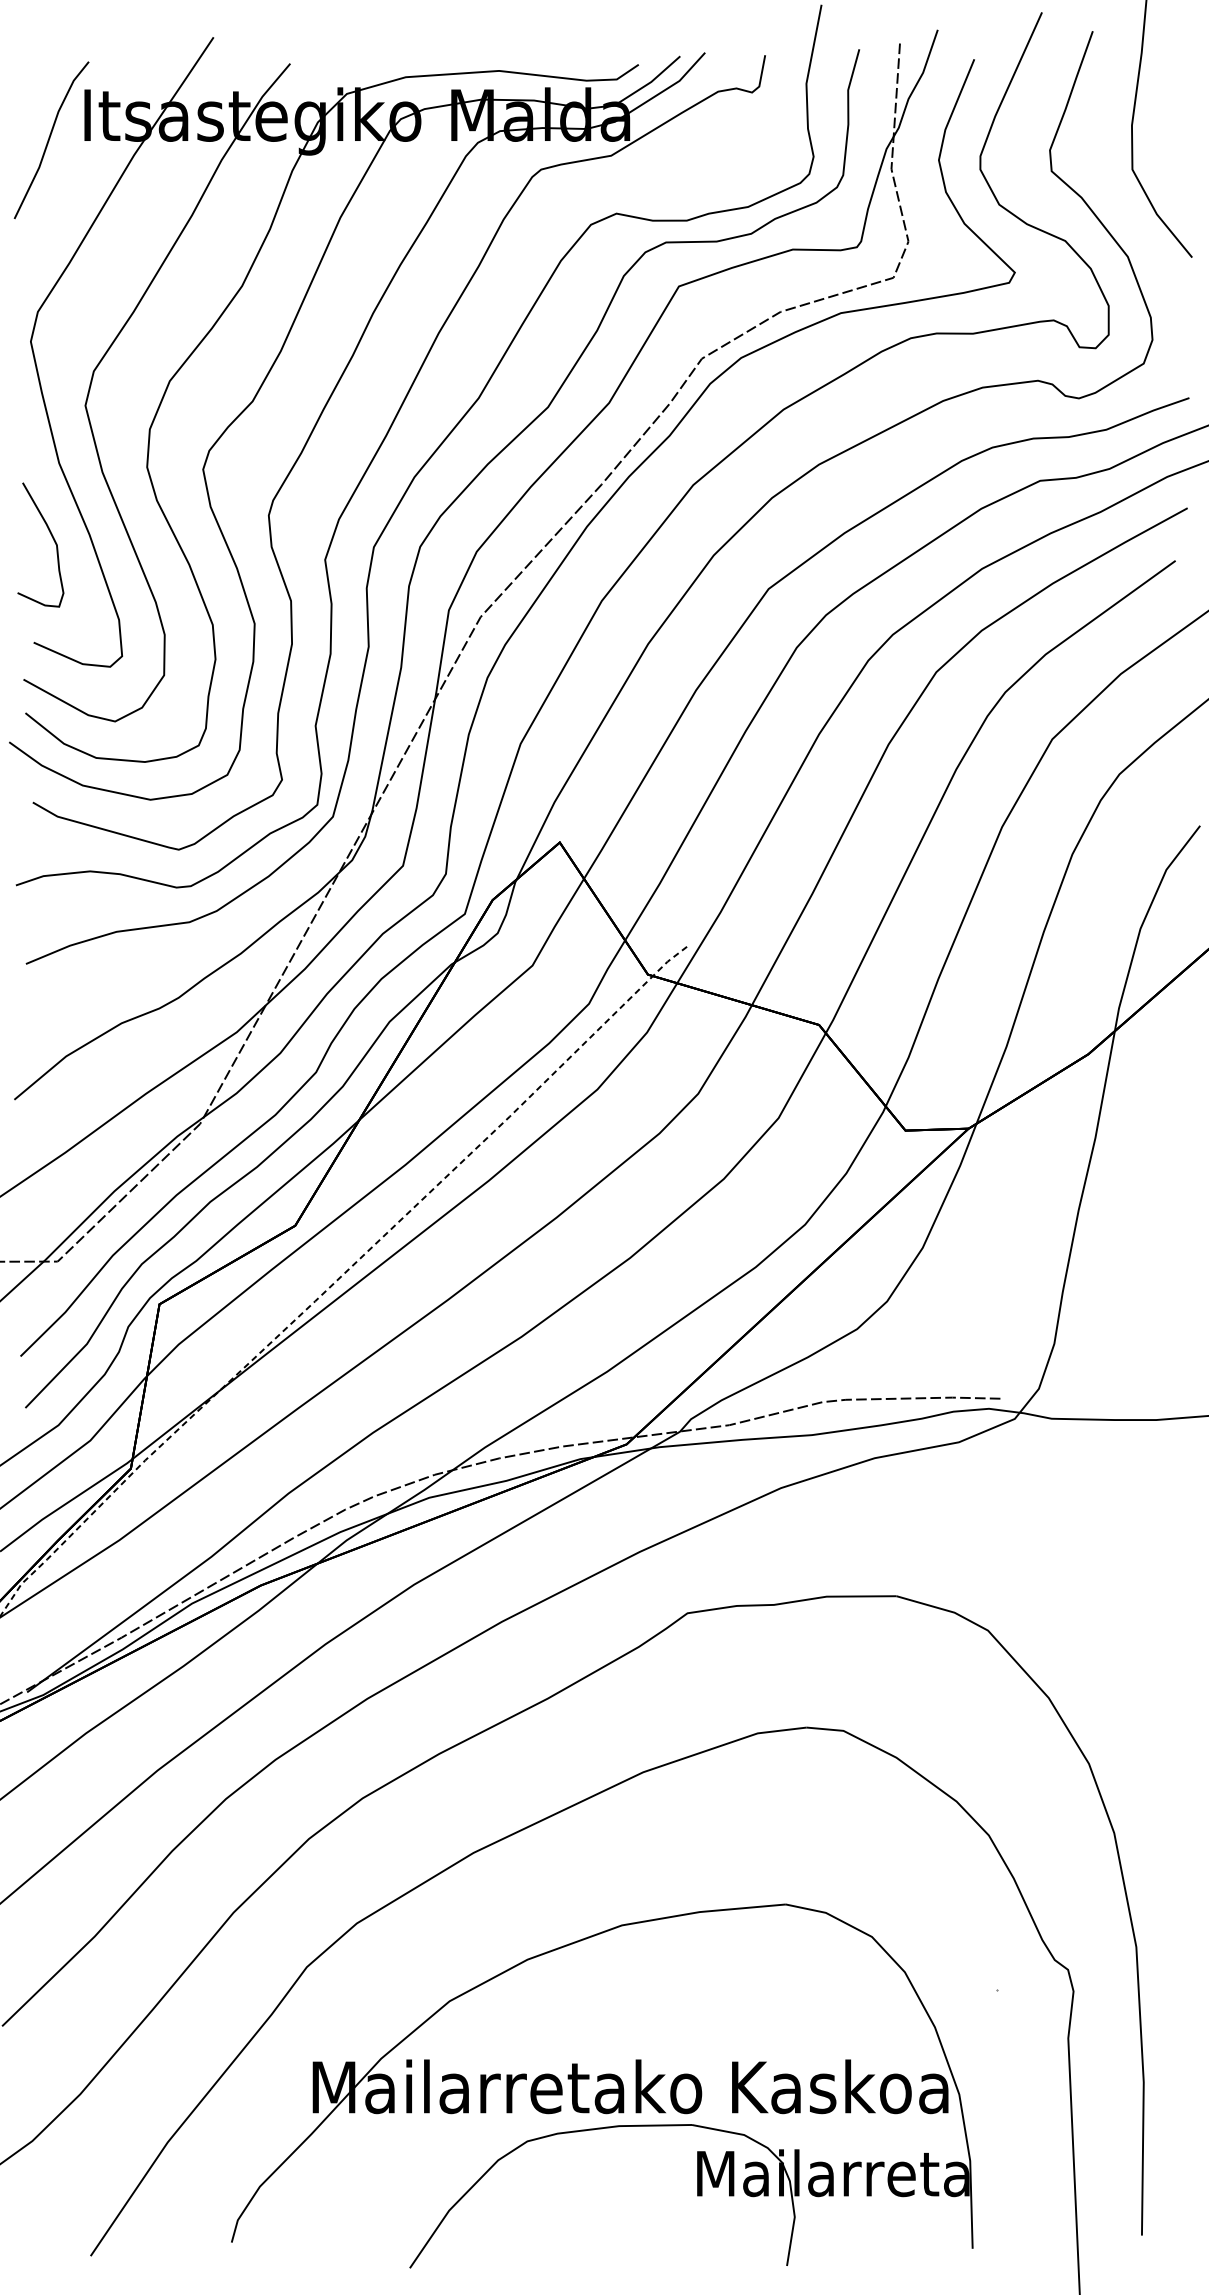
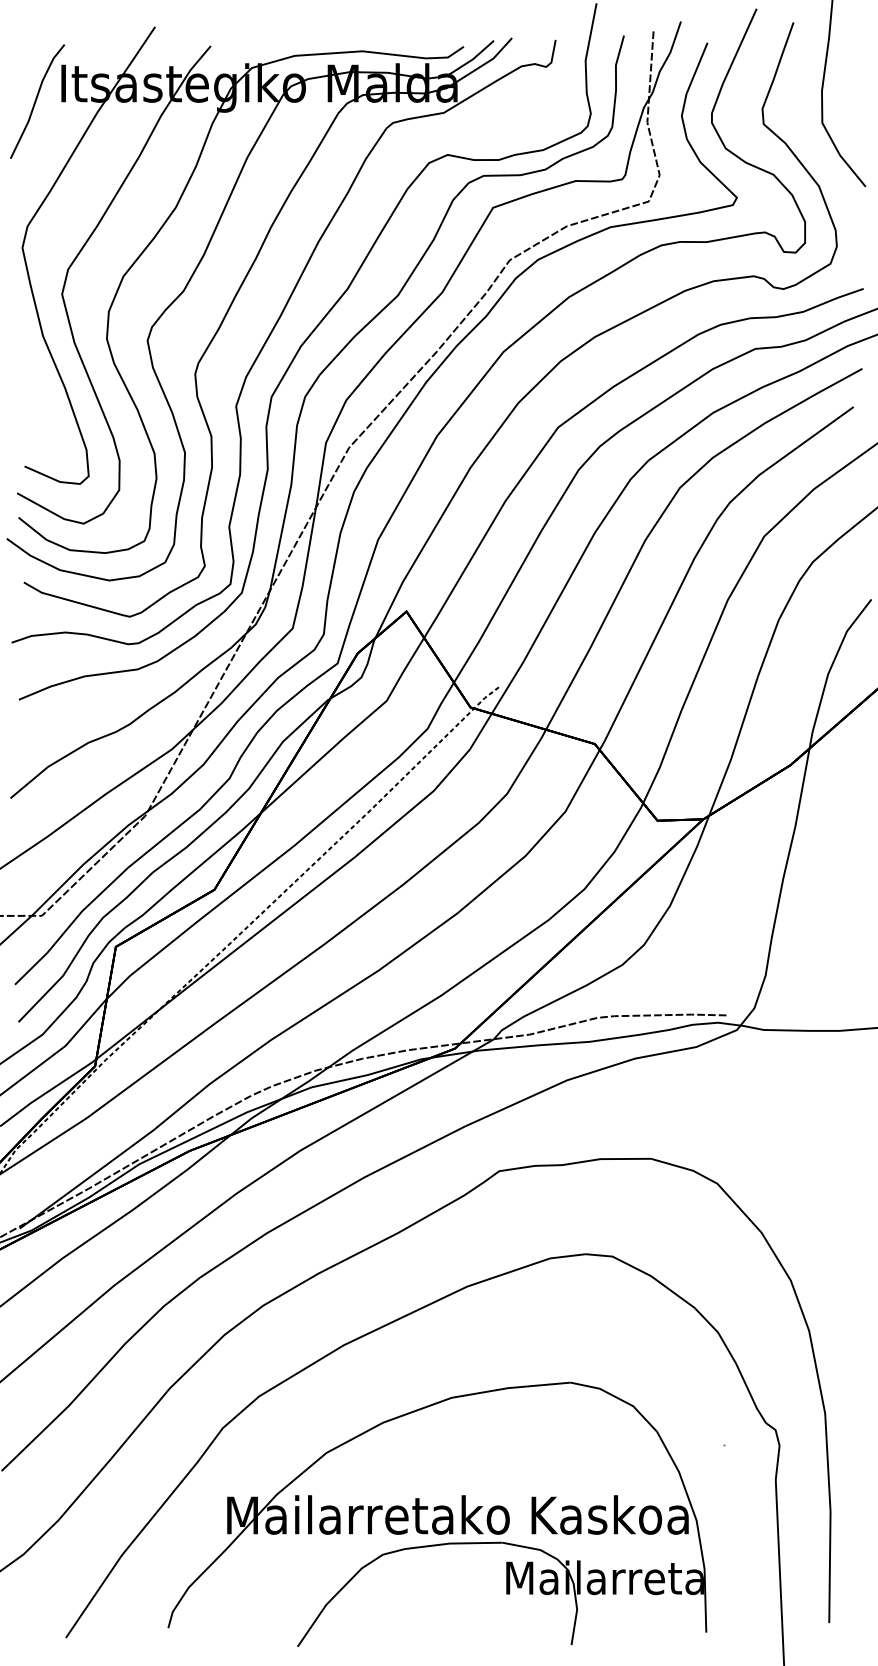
curve: (52, 538) -> (38, 390), removed

